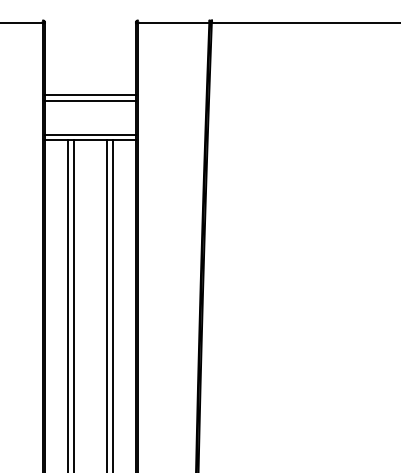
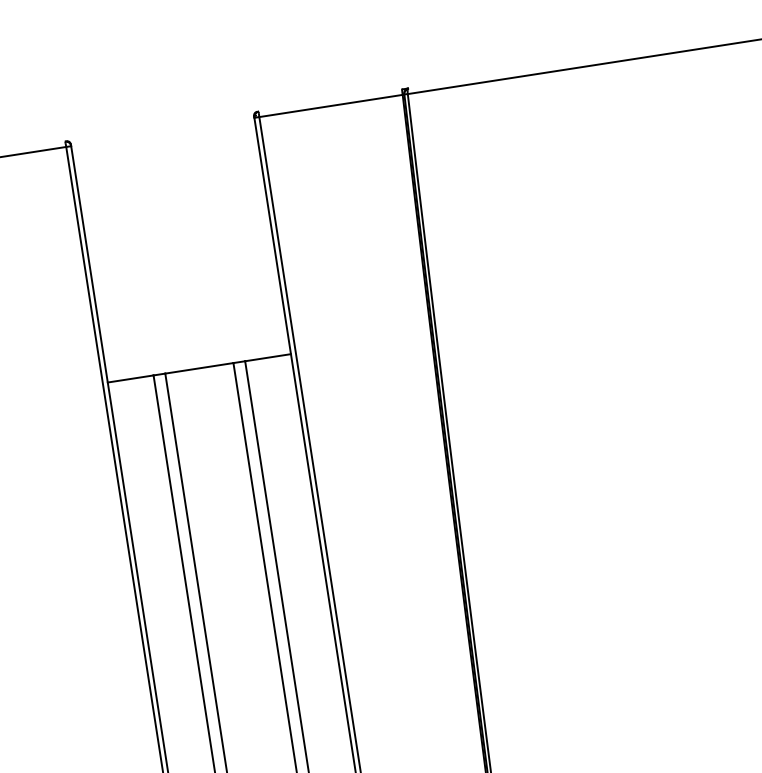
line: (90, 95) -> (185, 277), removed
line: (90, 100) -> (186, 287), removed
line: (90, 134) -> (197, 356), removed

